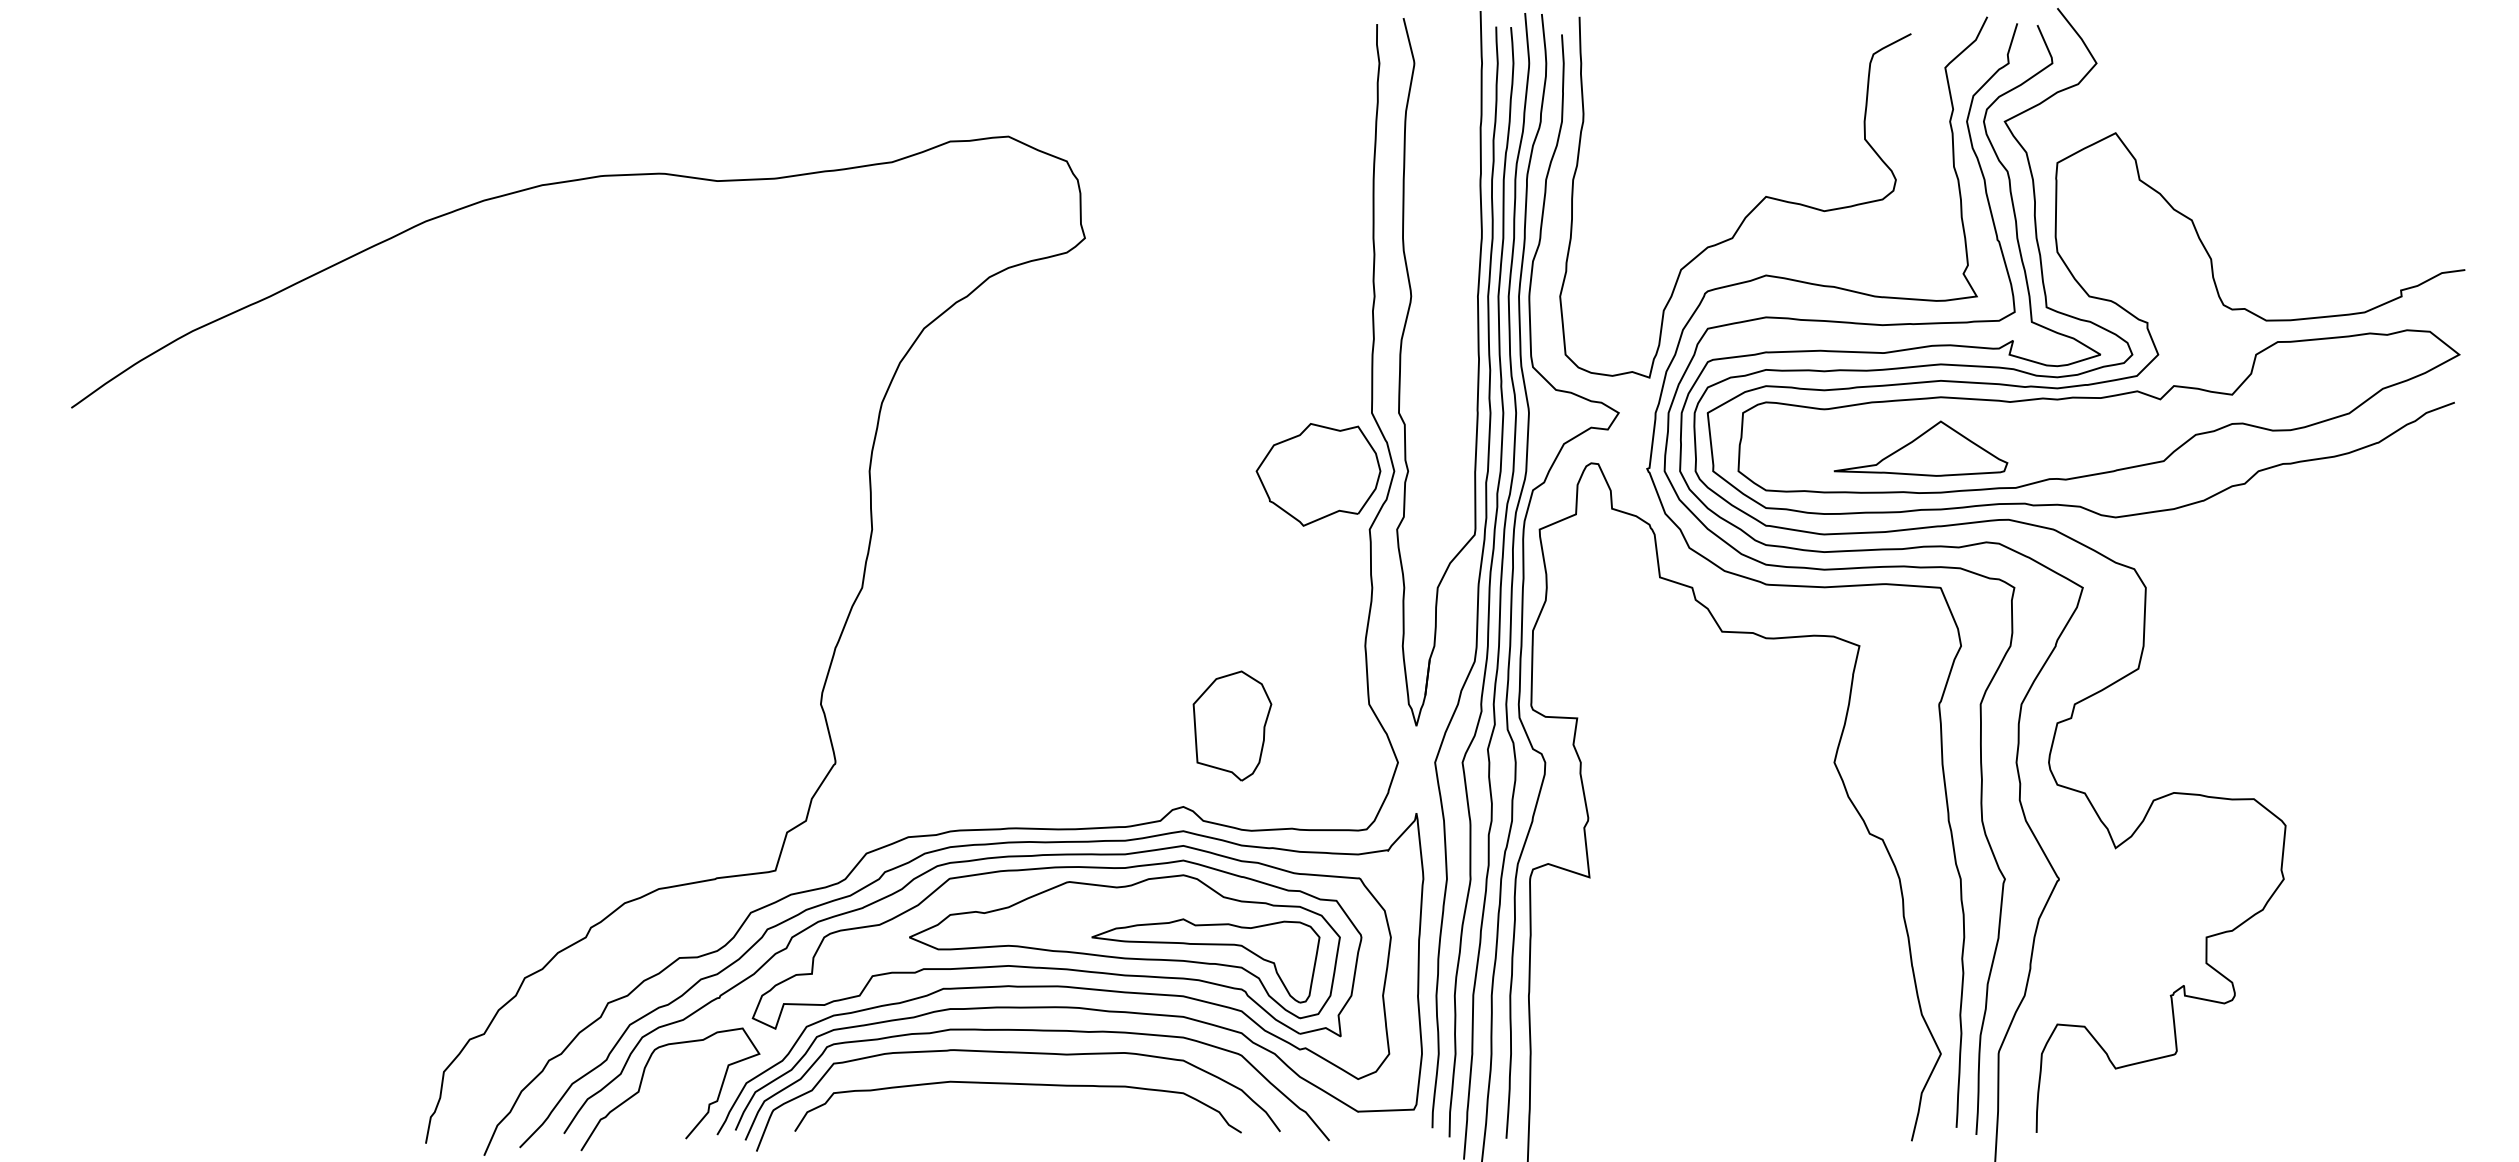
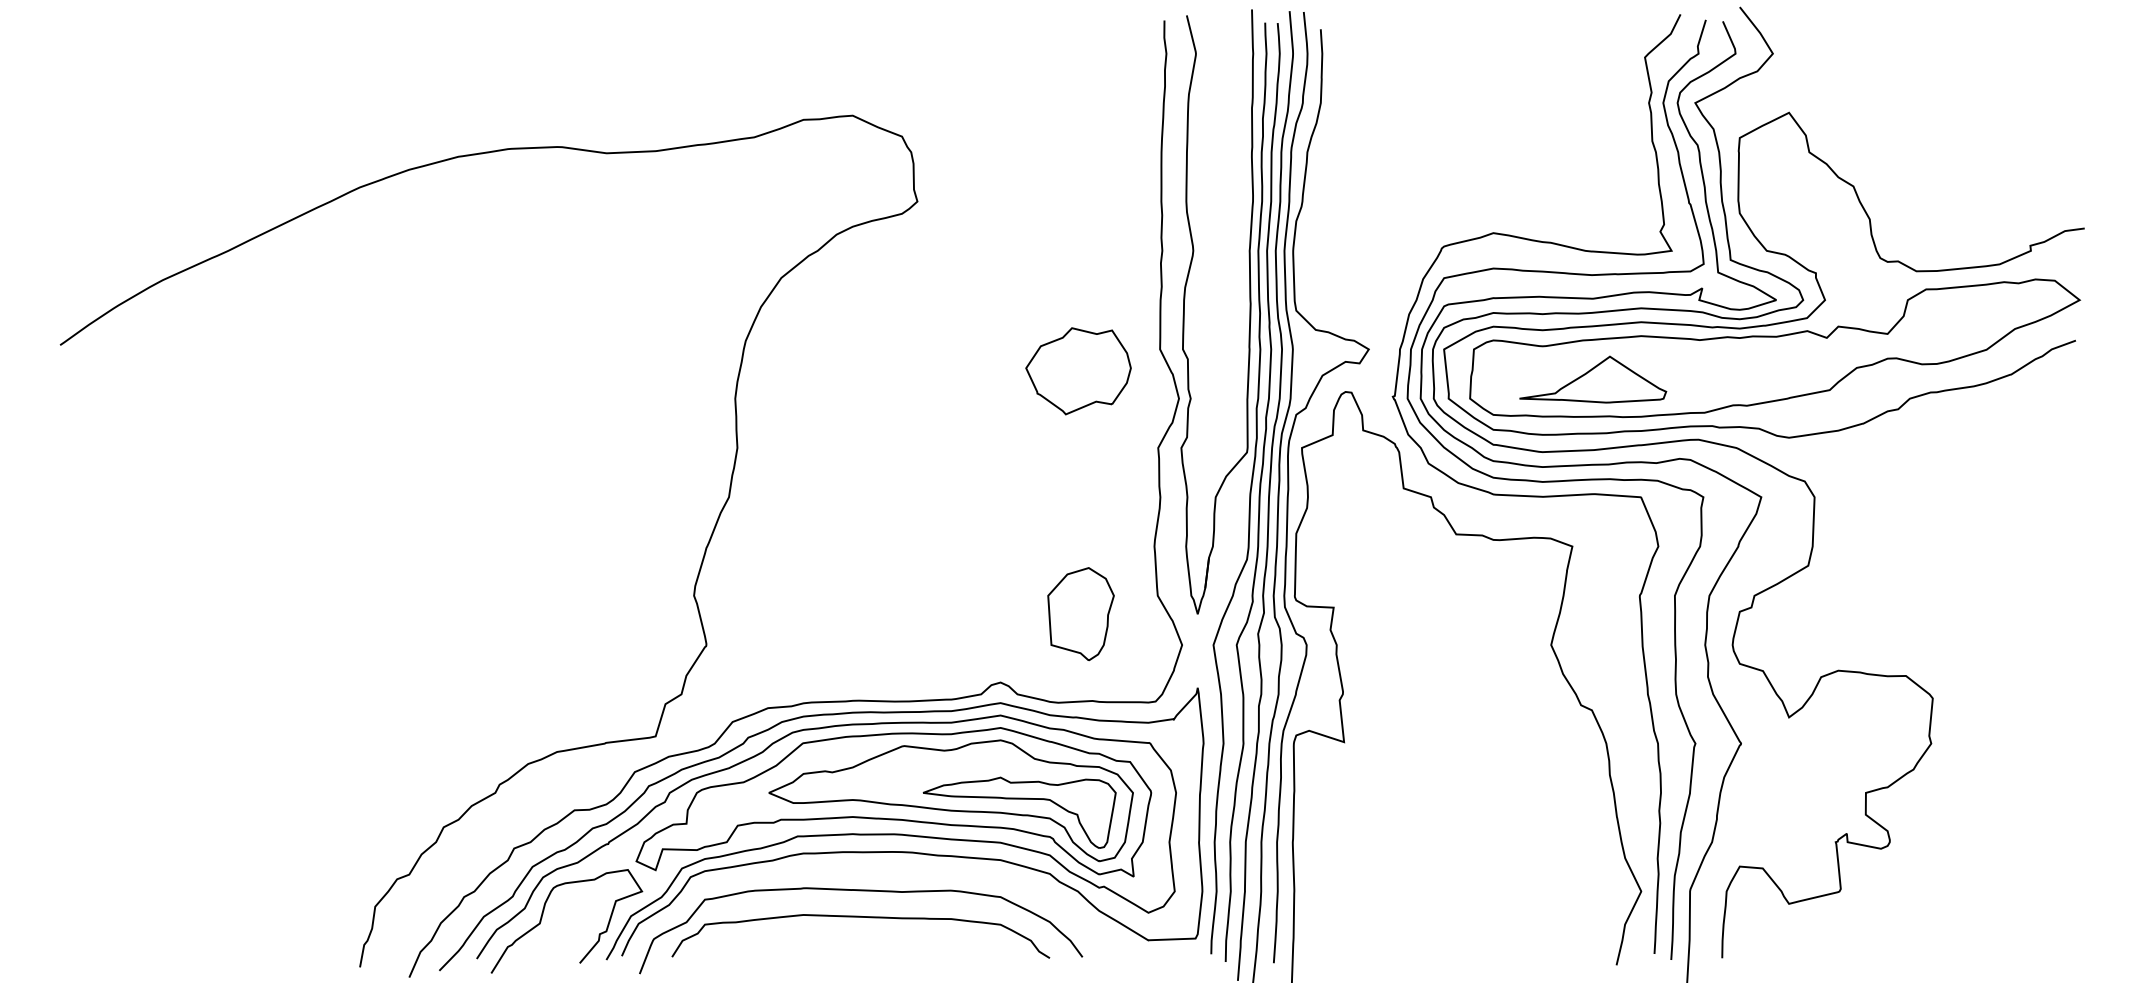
curve: (1750, 211) -> (1480, 179), removed
part: (1920, 448) -> (1592, 379), moved
part: (1318, 474) -> (1078, 370), moved
part: (1232, 725) -> (1081, 613), moved
curve: (1036, 1031) -> (876, 872), removed

